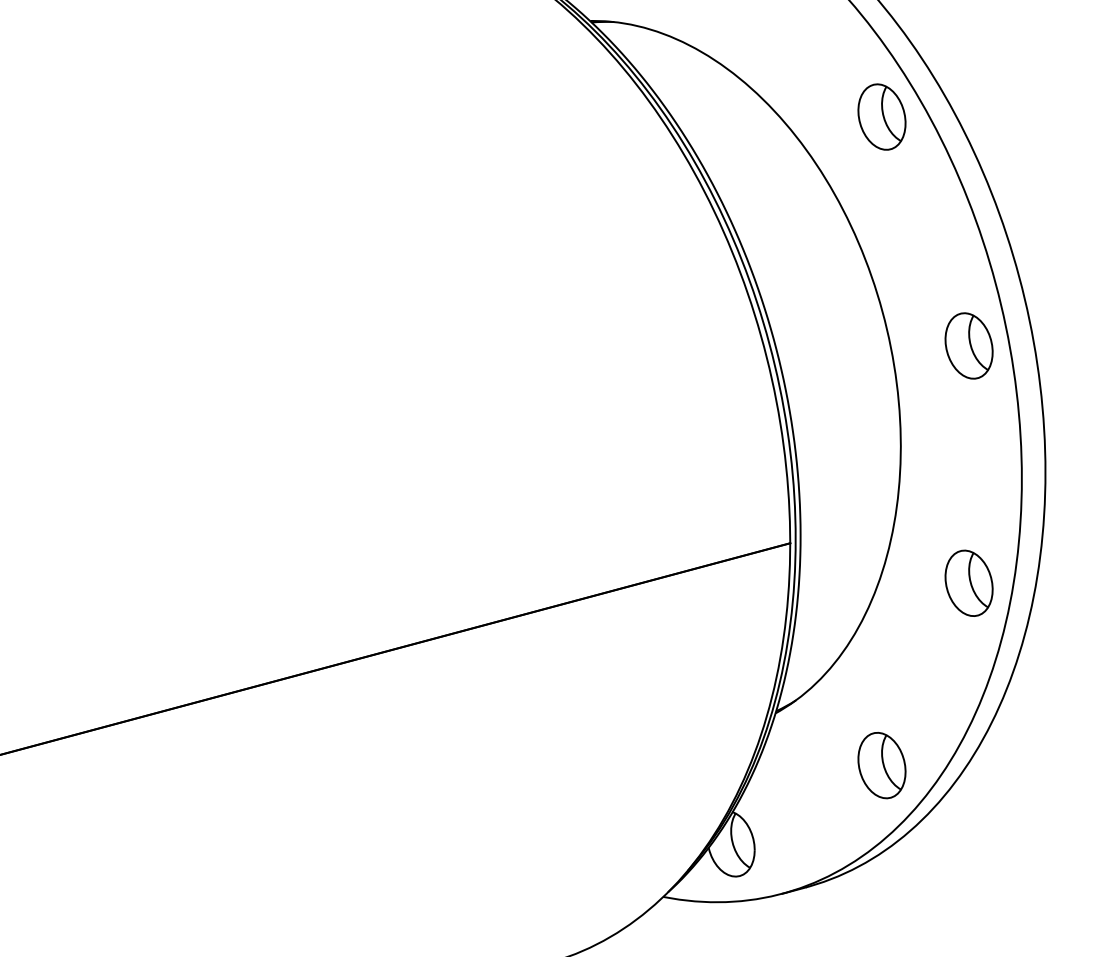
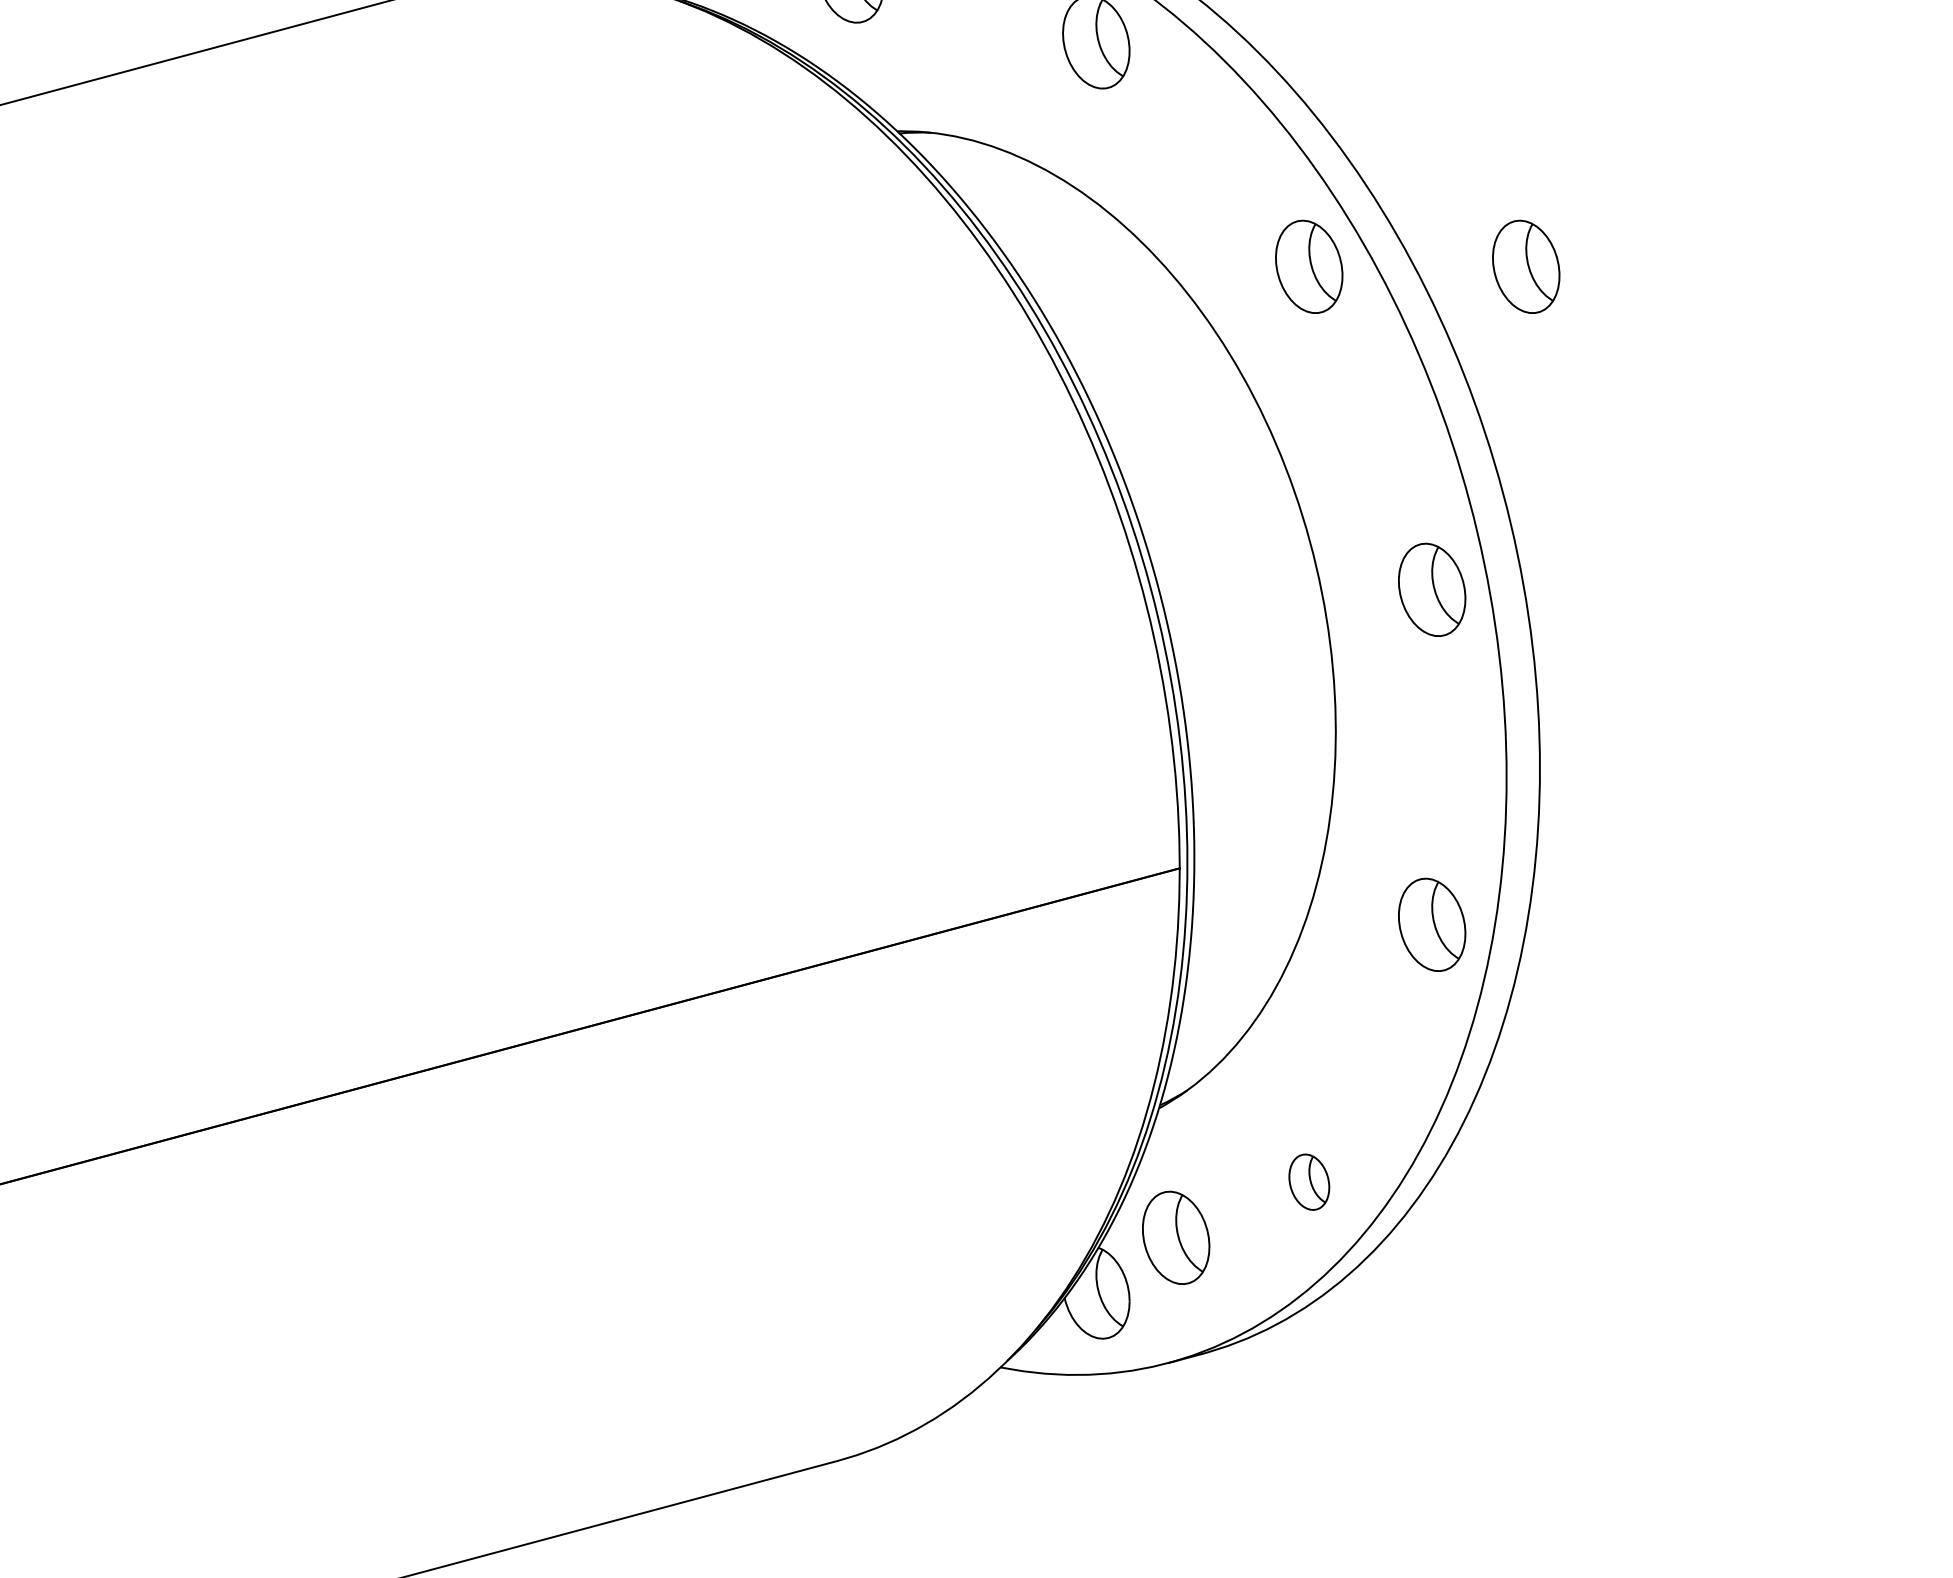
part: (1035, 116) -> (1526, 266), added
part: (882, 765) -> (1309, 1182), size x0.6
part: (787, 804) -> (1176, 1237), added

